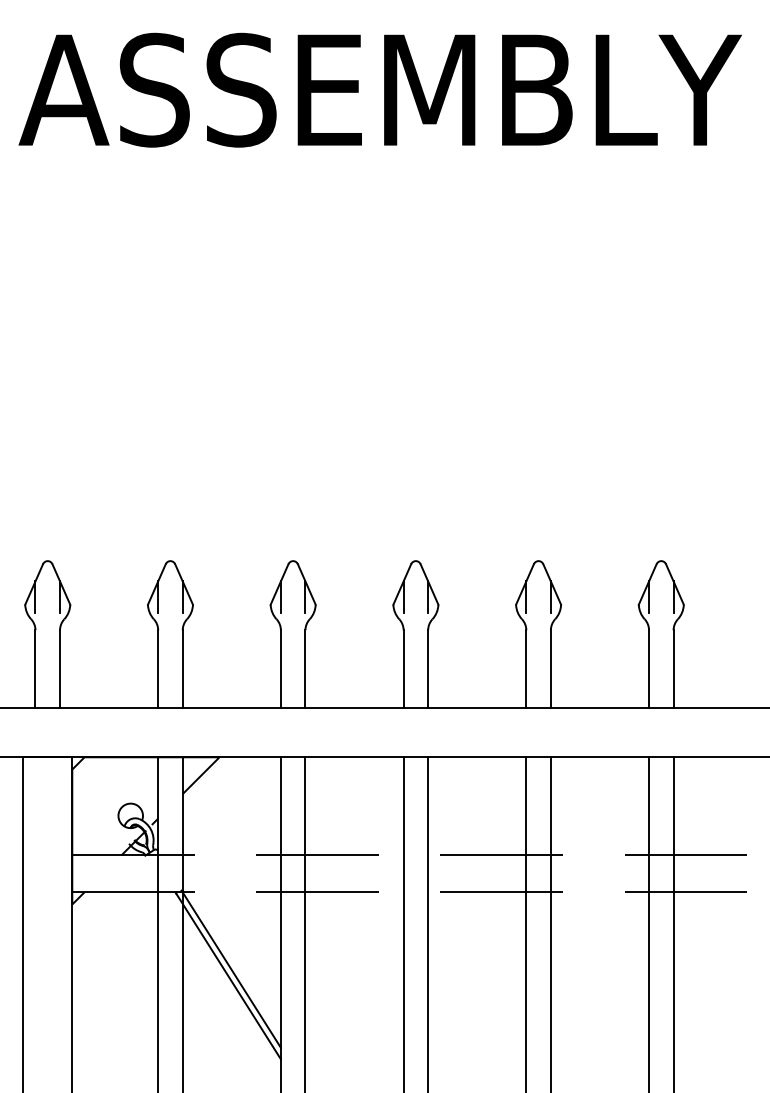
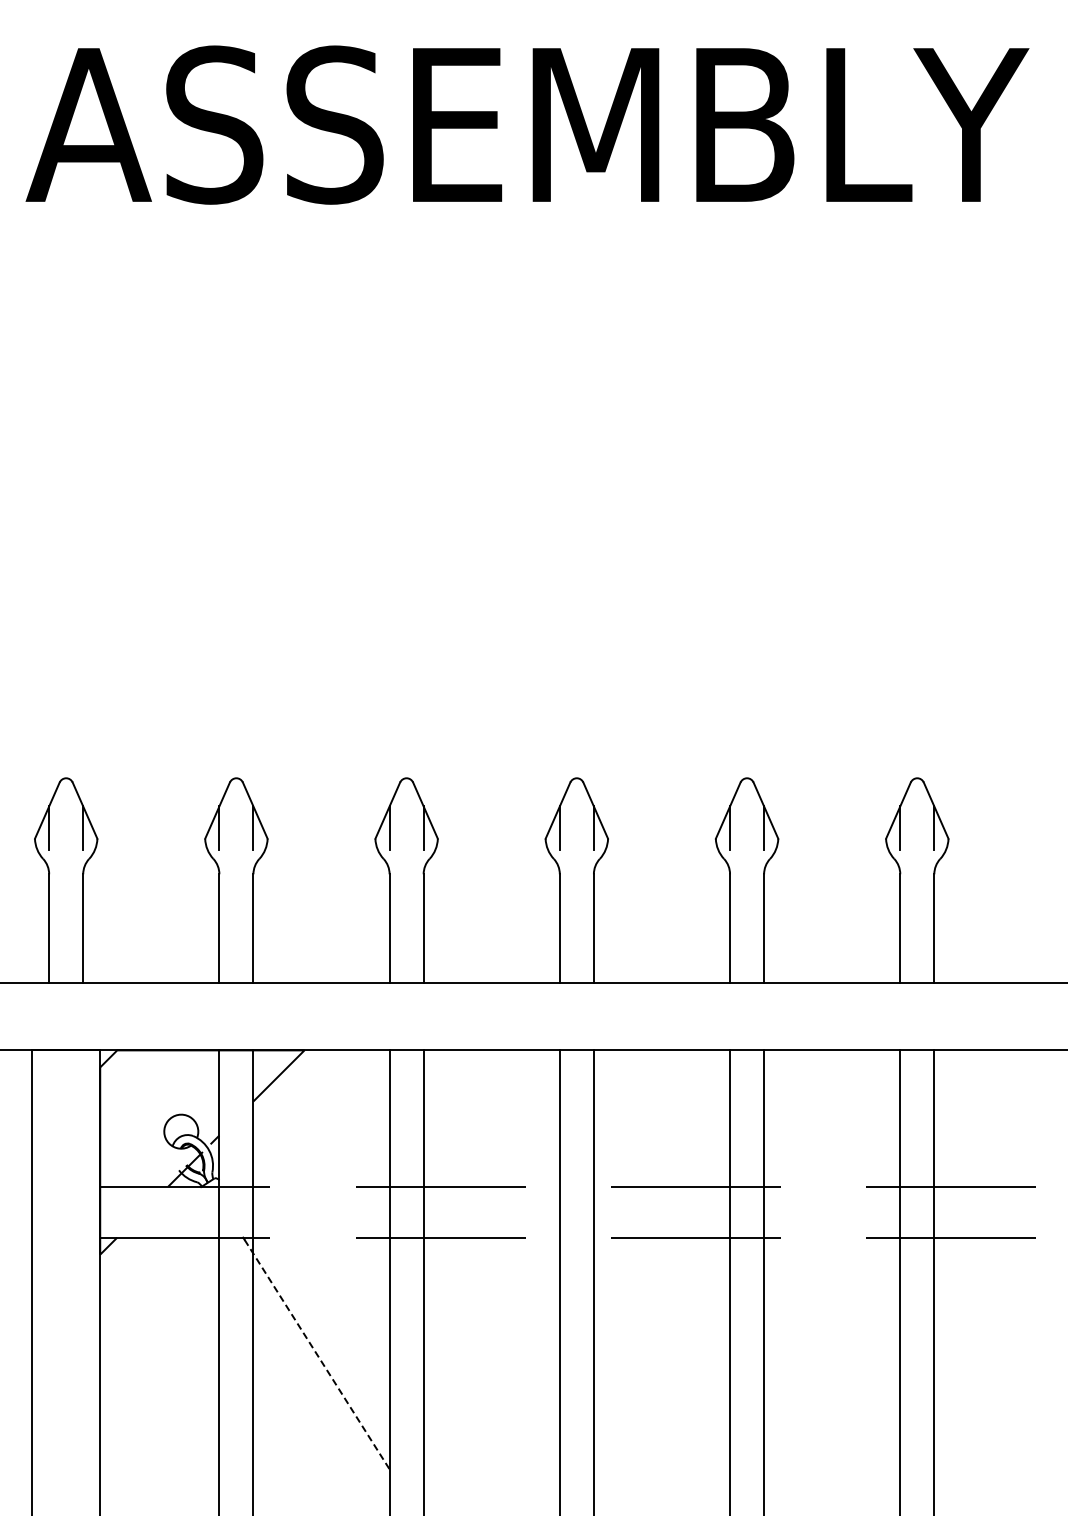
line: (231, 969) -> (320, 1344), removed
line: (228, 976) -> (317, 1354), solid -> dashed

